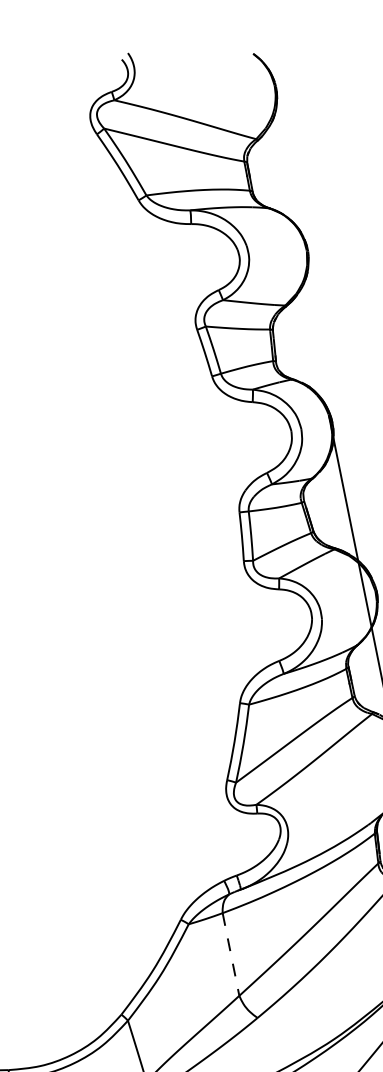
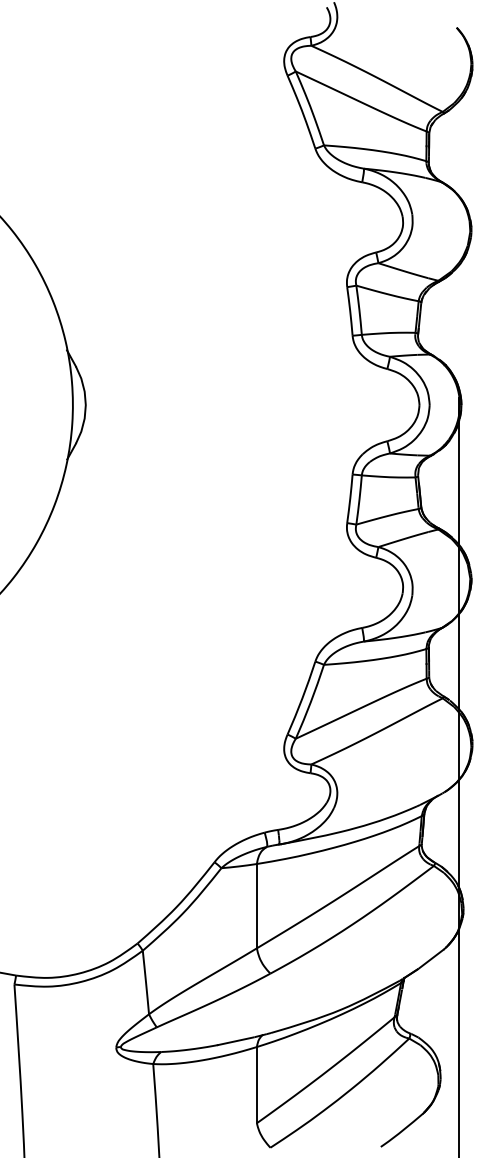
line: (230, 954) -> (256, 906), dashed -> solid

